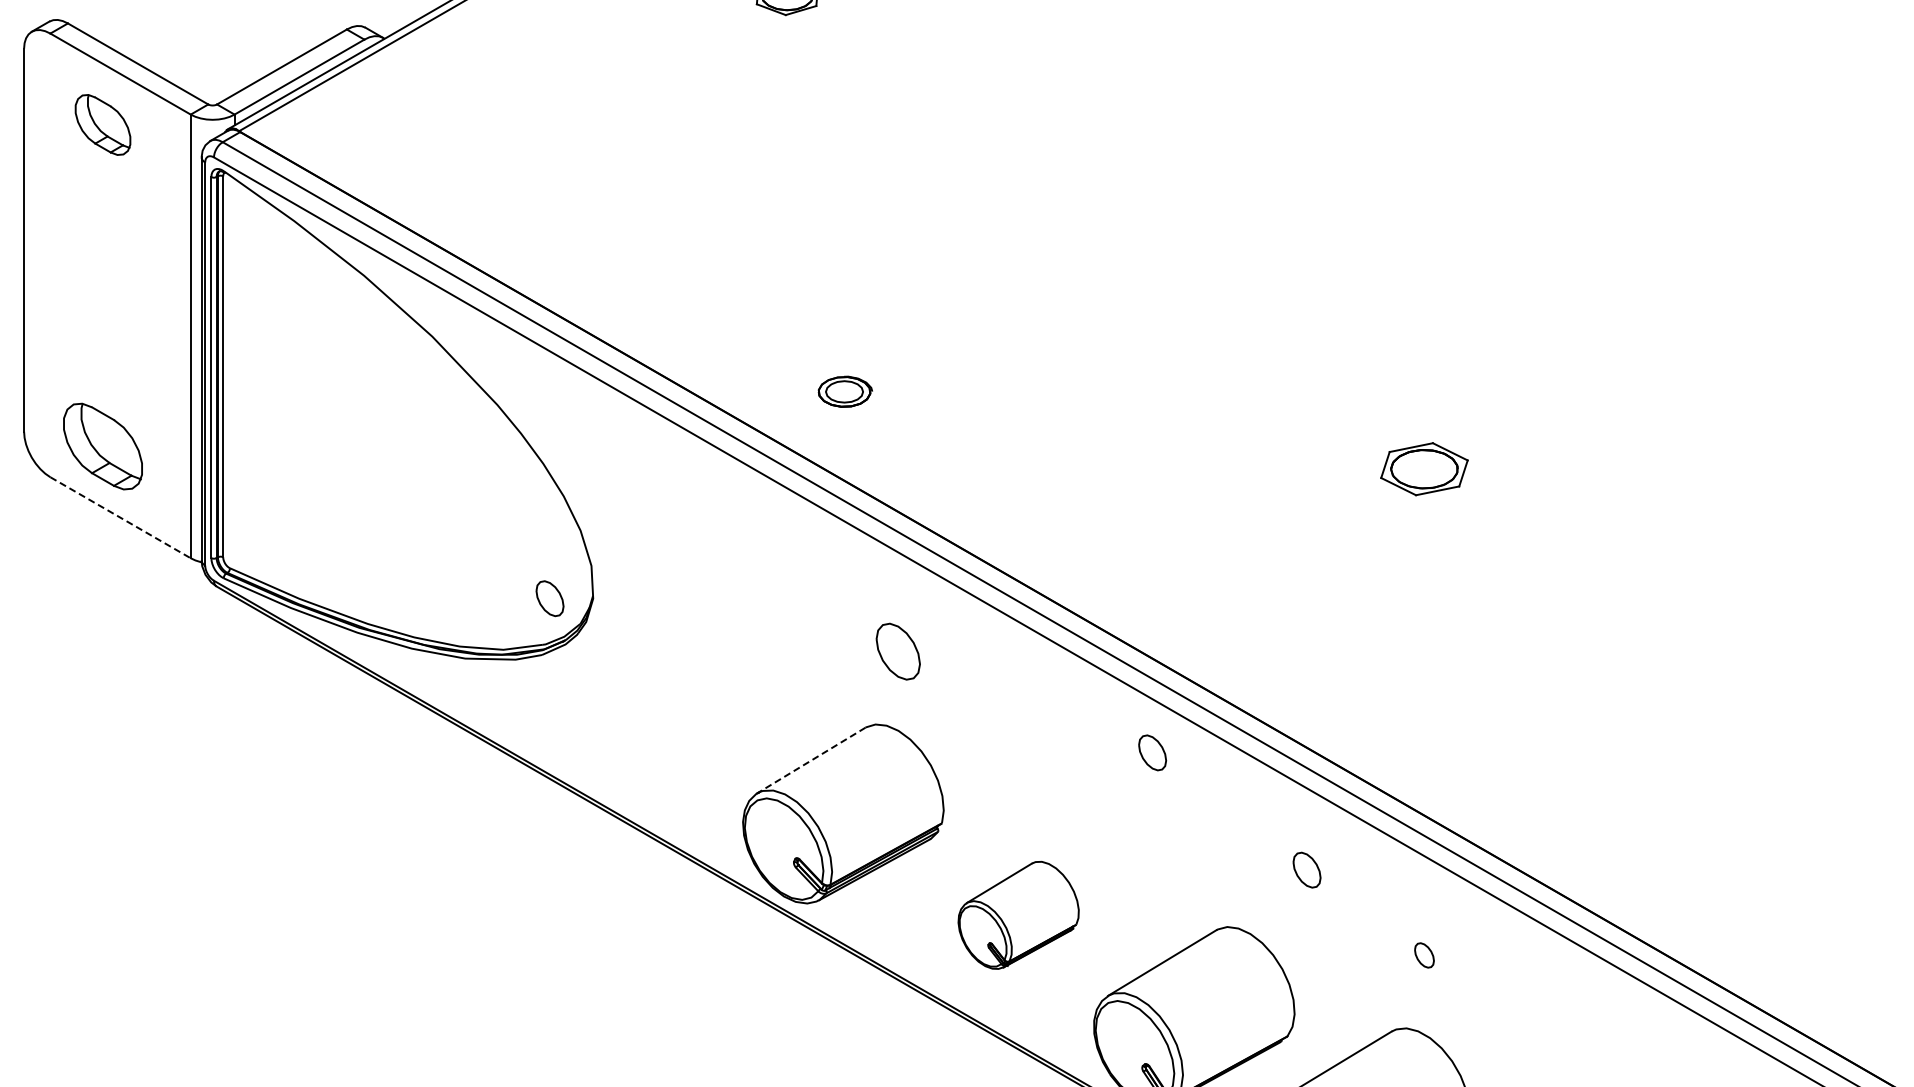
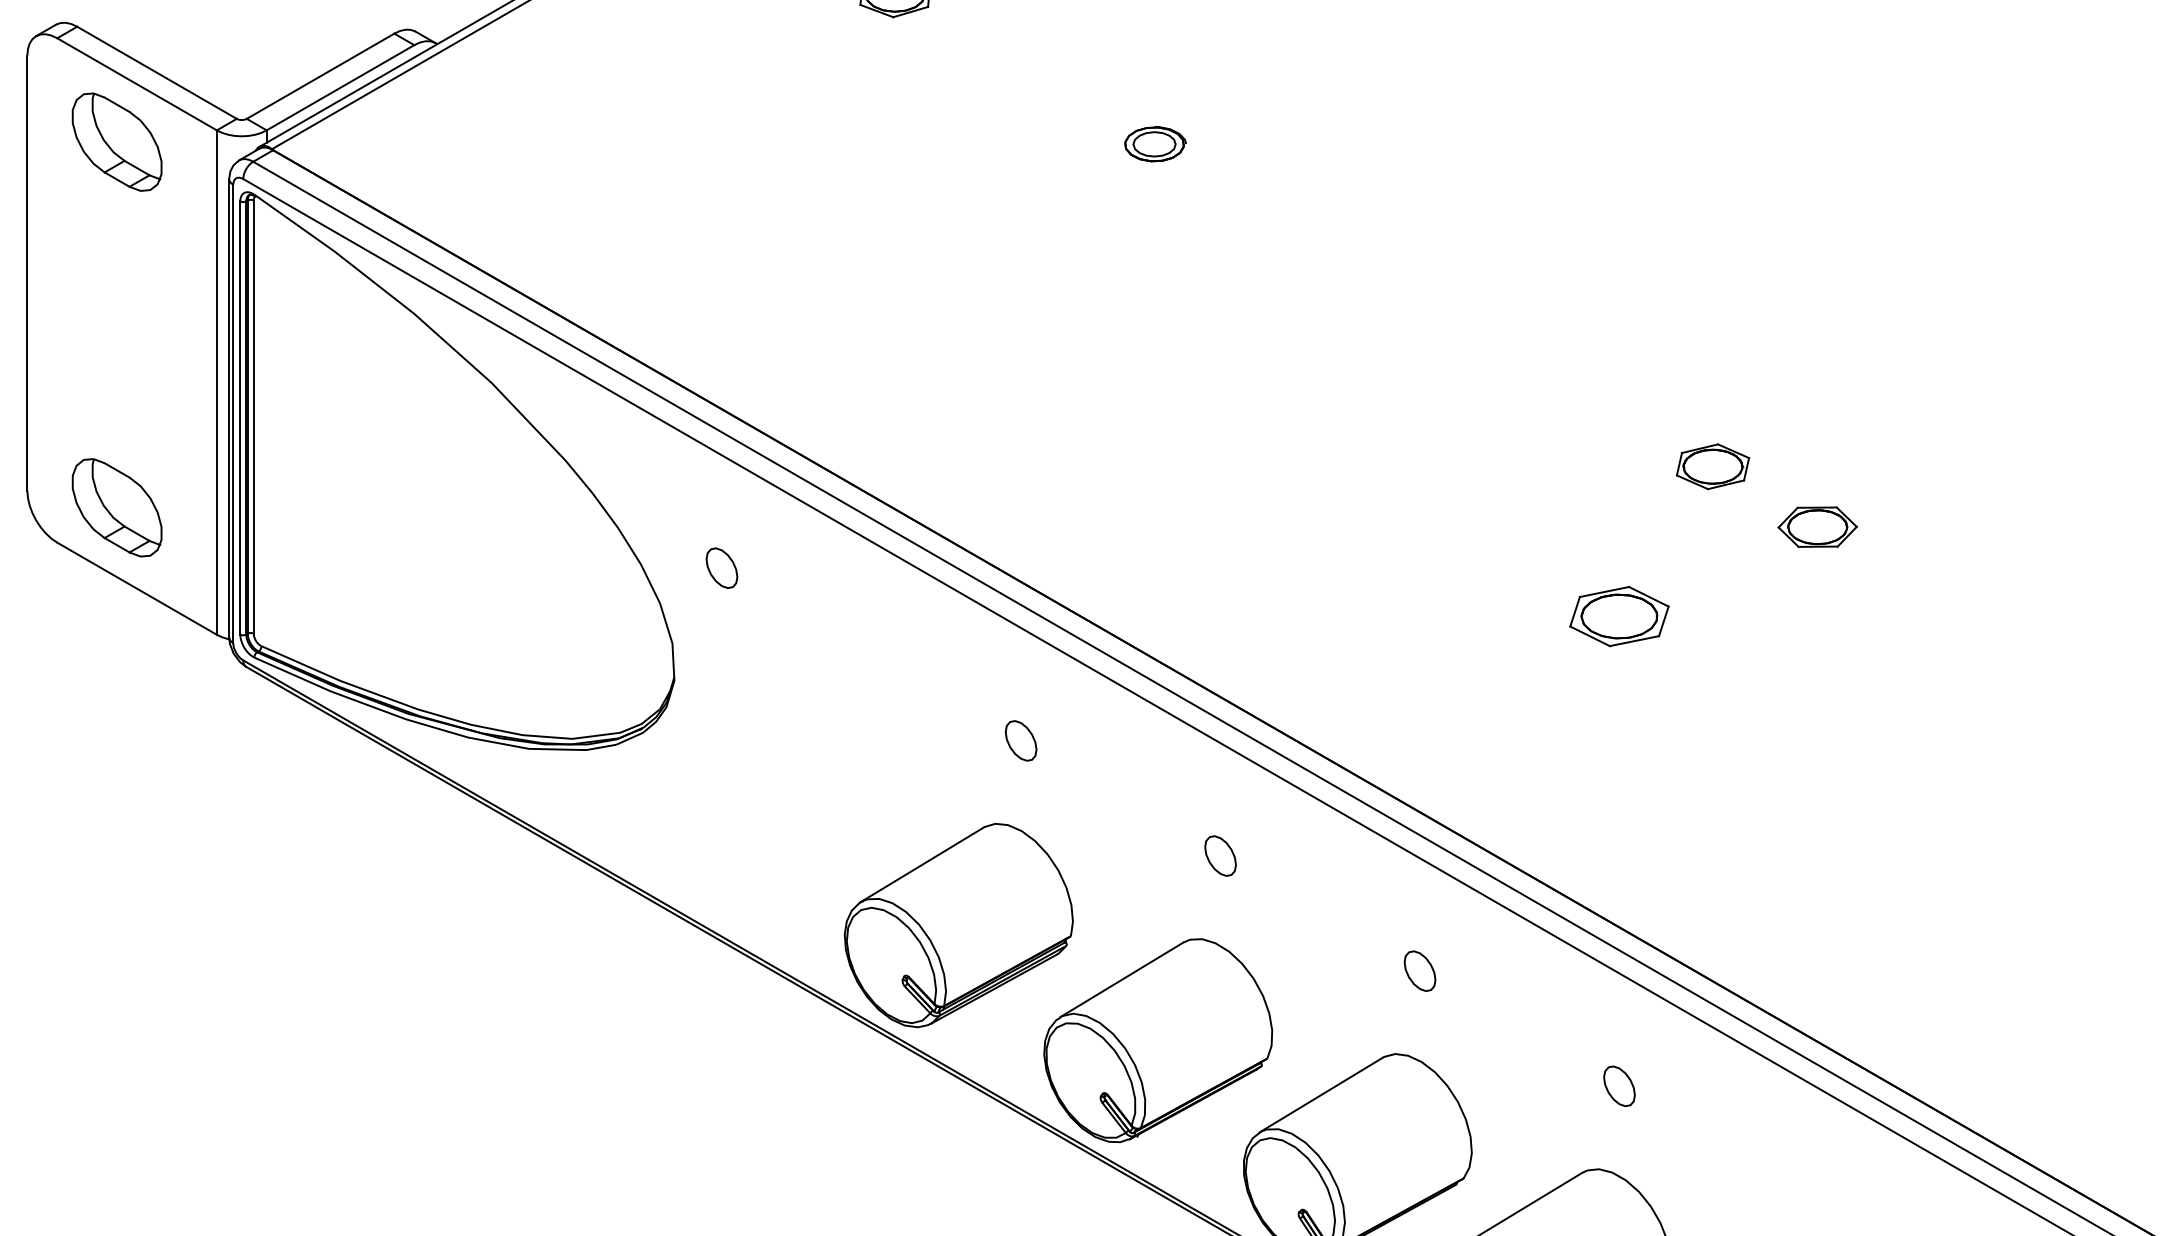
part: (102, 124) -> (116, 141), size x1.43
part: (844, 391) -> (1154, 143), moved
part: (1506, 410) -> (1712, 466), added
part: (1598, 463) -> (1817, 527), added
part: (1424, 469) -> (1619, 616), moved
line: (121, 518) -> (138, 589), dashed -> solid
part: (549, 598) -> (721, 567), moved
part: (897, 651) -> (1020, 740), size x0.62
part: (1152, 752) -> (1220, 855), moved
line: (810, 760) -> (921, 864), dashed -> solid
part: (1306, 869) -> (1419, 970), moved
part: (1018, 915) -> (1157, 1040), size x1.67
part: (1424, 955) -> (1619, 1086), size x1.43

